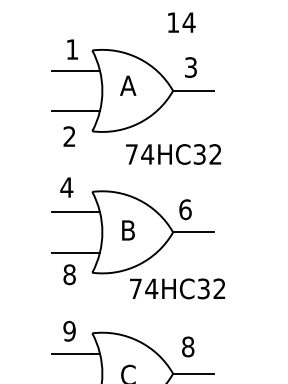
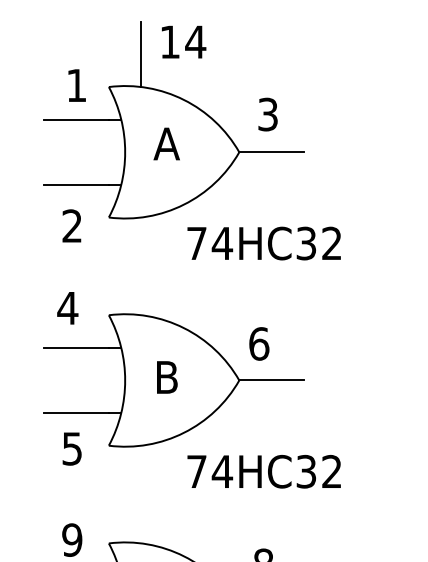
text: (181, 22) -> (183, 41), moved
line: (112, 30) -> (141, 54), added
text: (173, 154) -> (264, 243), moved
text: (69, 274) -> (72, 448), 8 -> 5
text: (177, 288) -> (264, 471), moved

